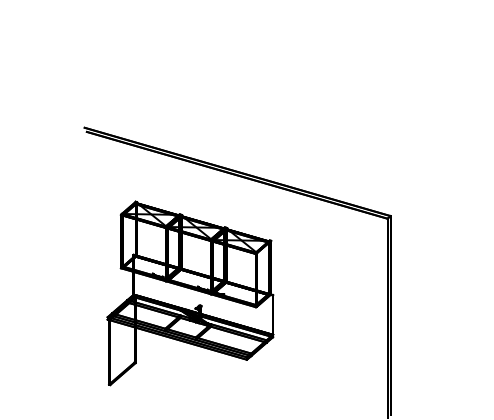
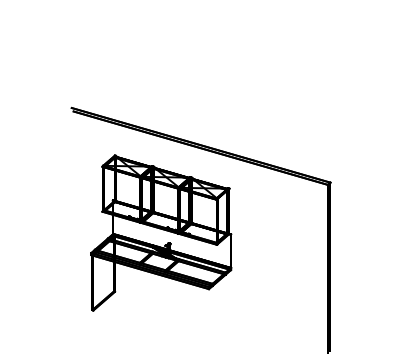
part: (190, 292) -> (161, 232), moved

